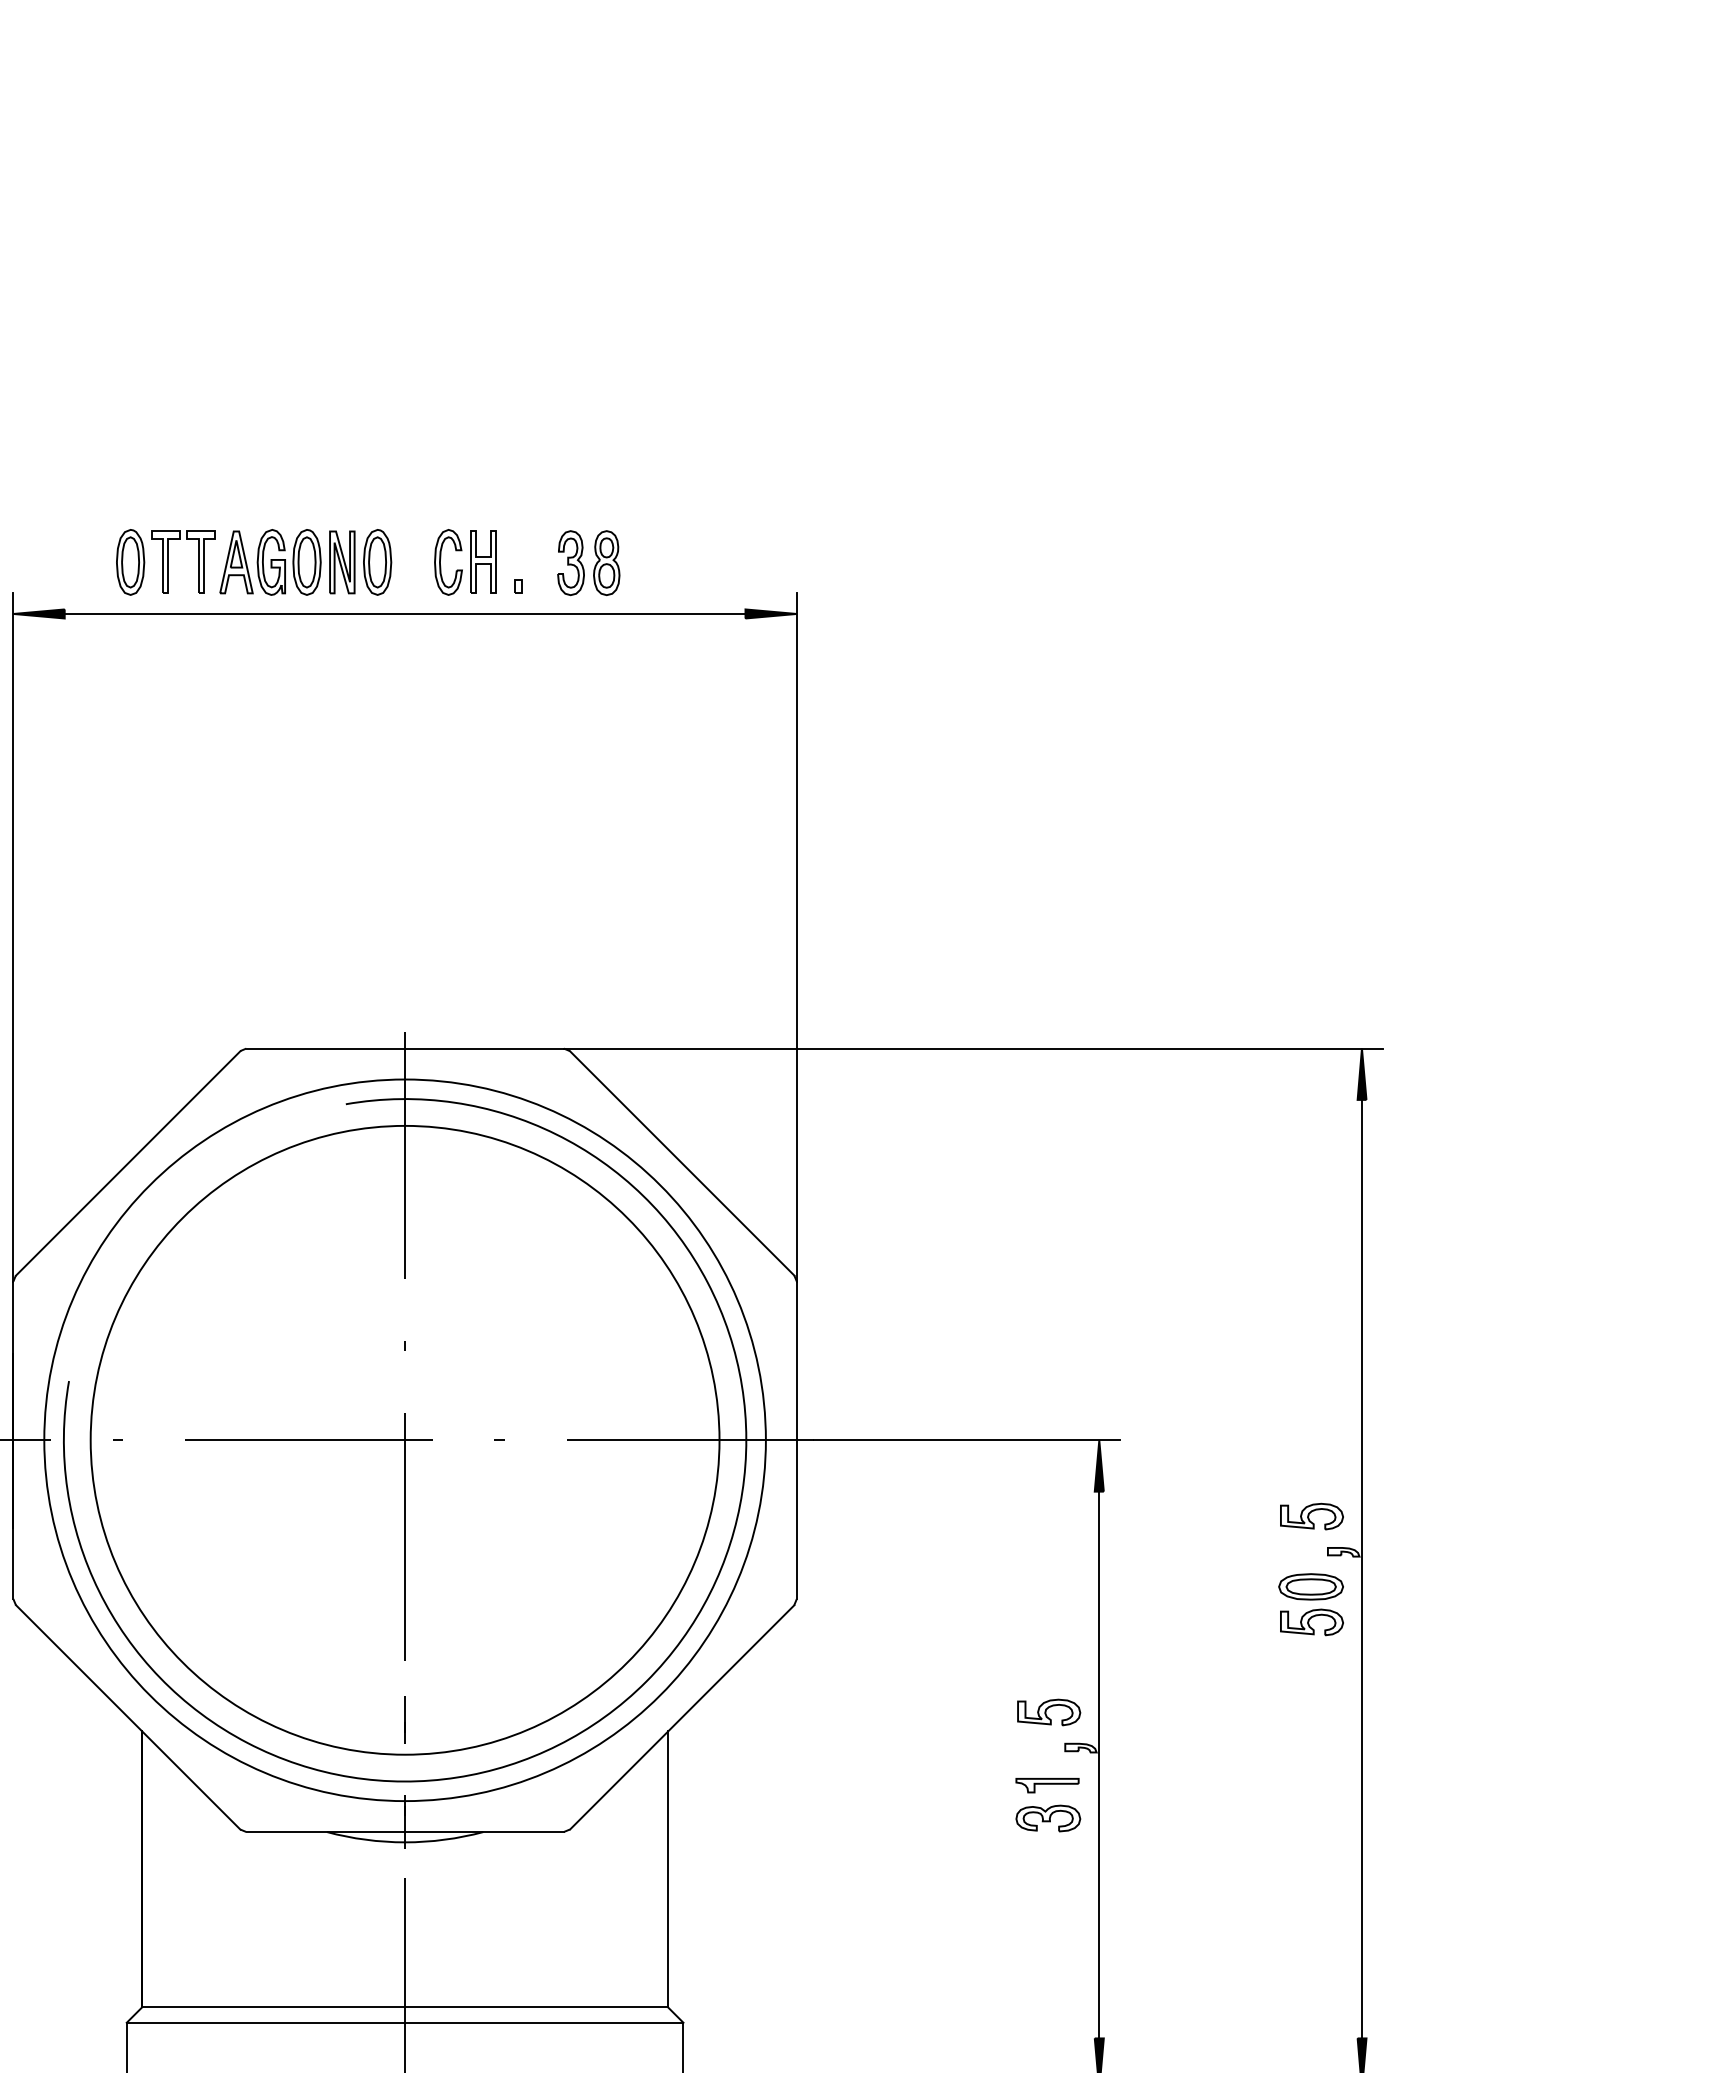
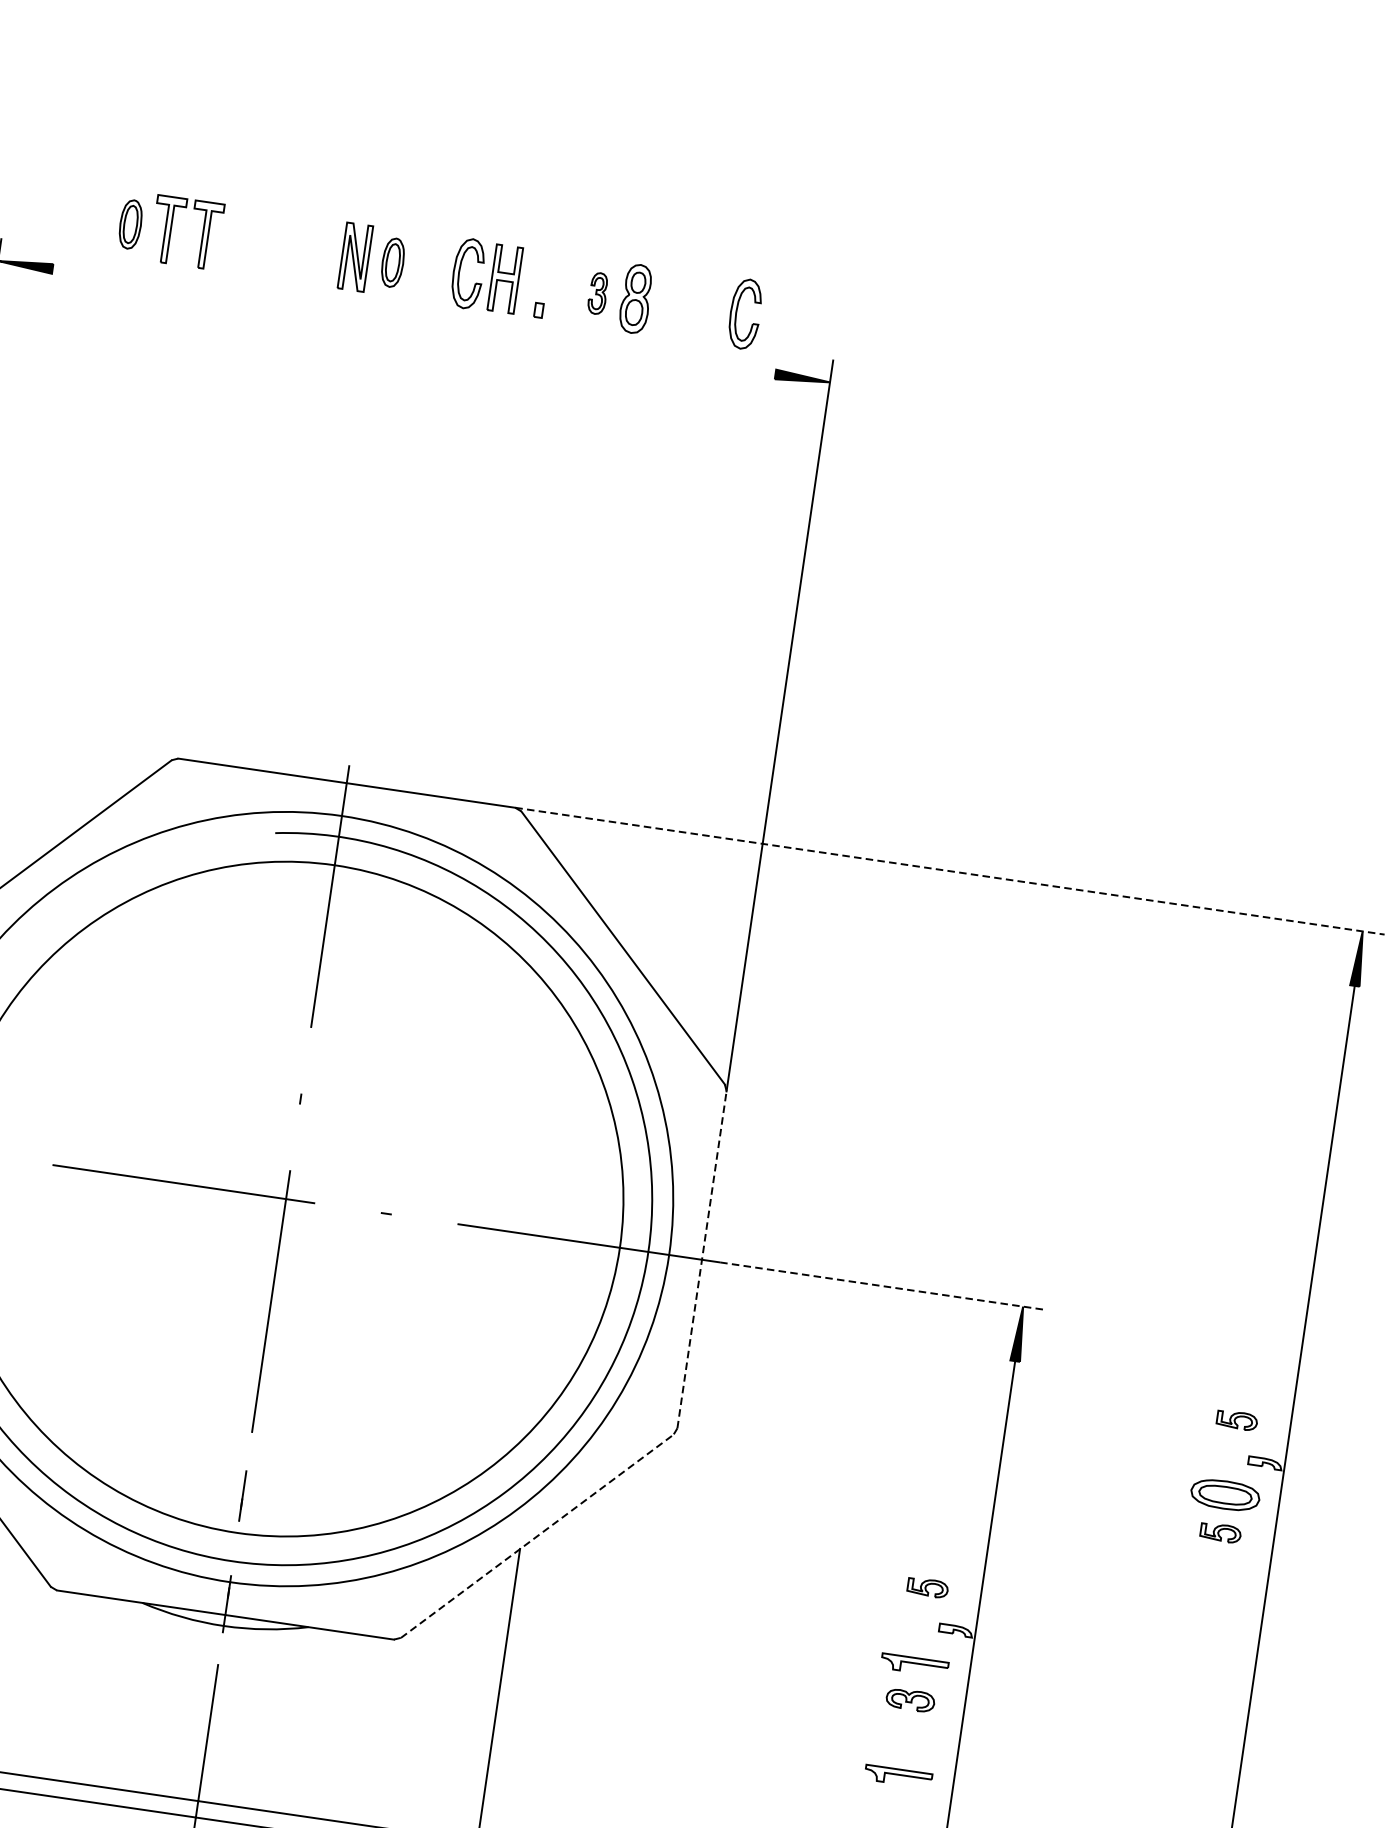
part: (130, 562) -> (130, 224), size x0.7
part: (270, 562) -> (279, 246), removed
part: (377, 562) -> (392, 262), size x0.7
part: (701, 562) -> (736, 312), added
part: (570, 563) -> (597, 293), size x0.6
line: (404, 613) -> (413, 321), removed
line: (973, 1048) -> (950, 871), solid -> dashed
line: (796, 1440) -> (701, 1259), solid -> dashed
line: (966, 1440) -> (882, 1286), solid -> dashed
part: (1311, 1516) -> (1236, 1420), size x0.6
part: (1311, 1622) -> (1220, 1532), size x0.6
part: (1049, 1712) -> (928, 1587), size x0.6
line: (682, 1717) -> (537, 1536), solid -> dashed
part: (1048, 1818) -> (910, 1700), size x0.7
part: (1047, 1890) -> (898, 1776), added

